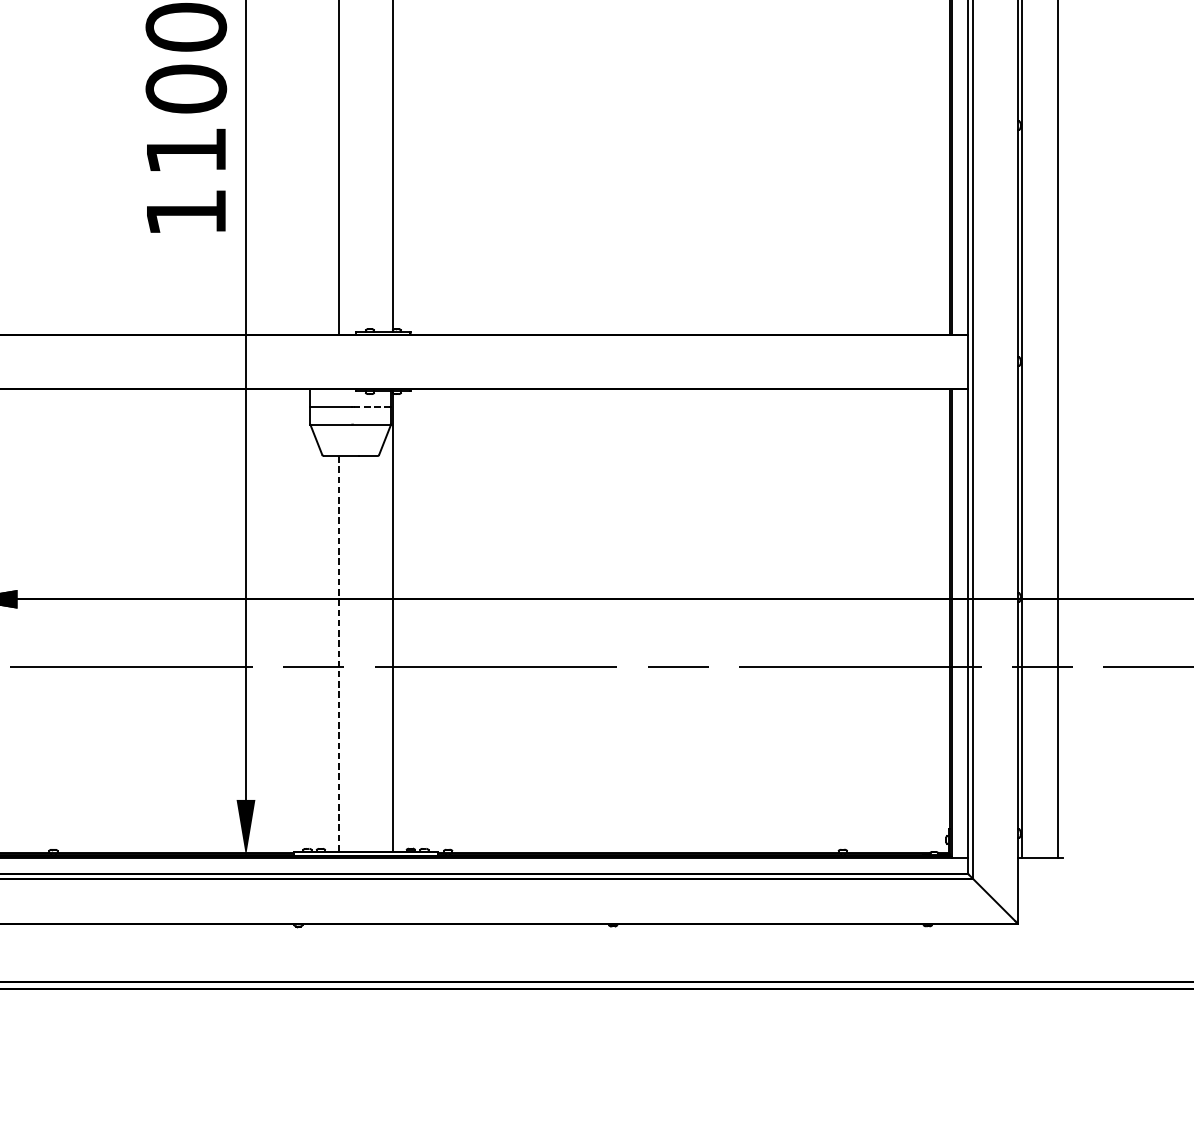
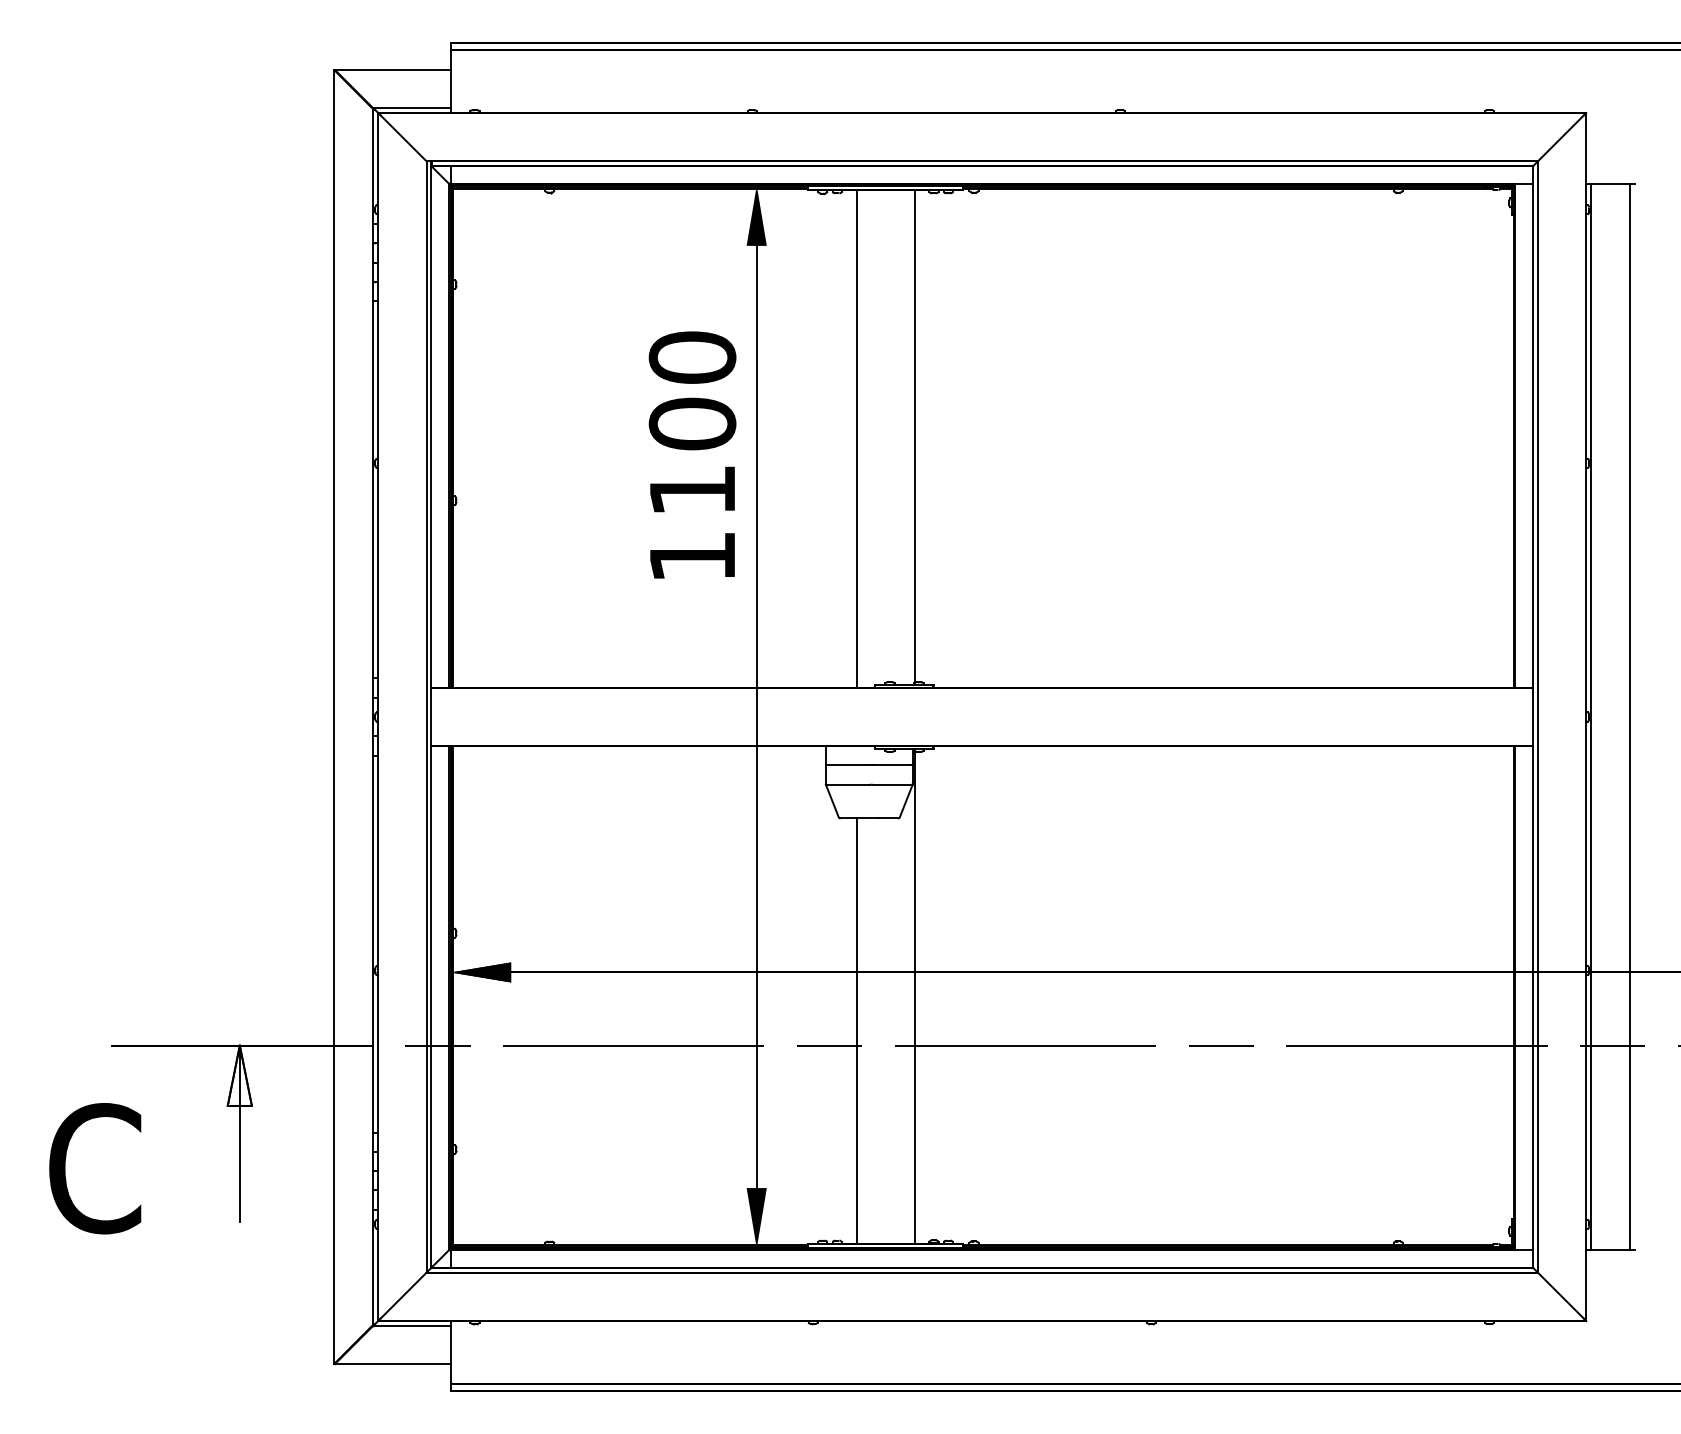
line: (372, 406) -> (892, 765), dashed -> solid
line: (338, 654) -> (856, 1031), dashed -> solid

